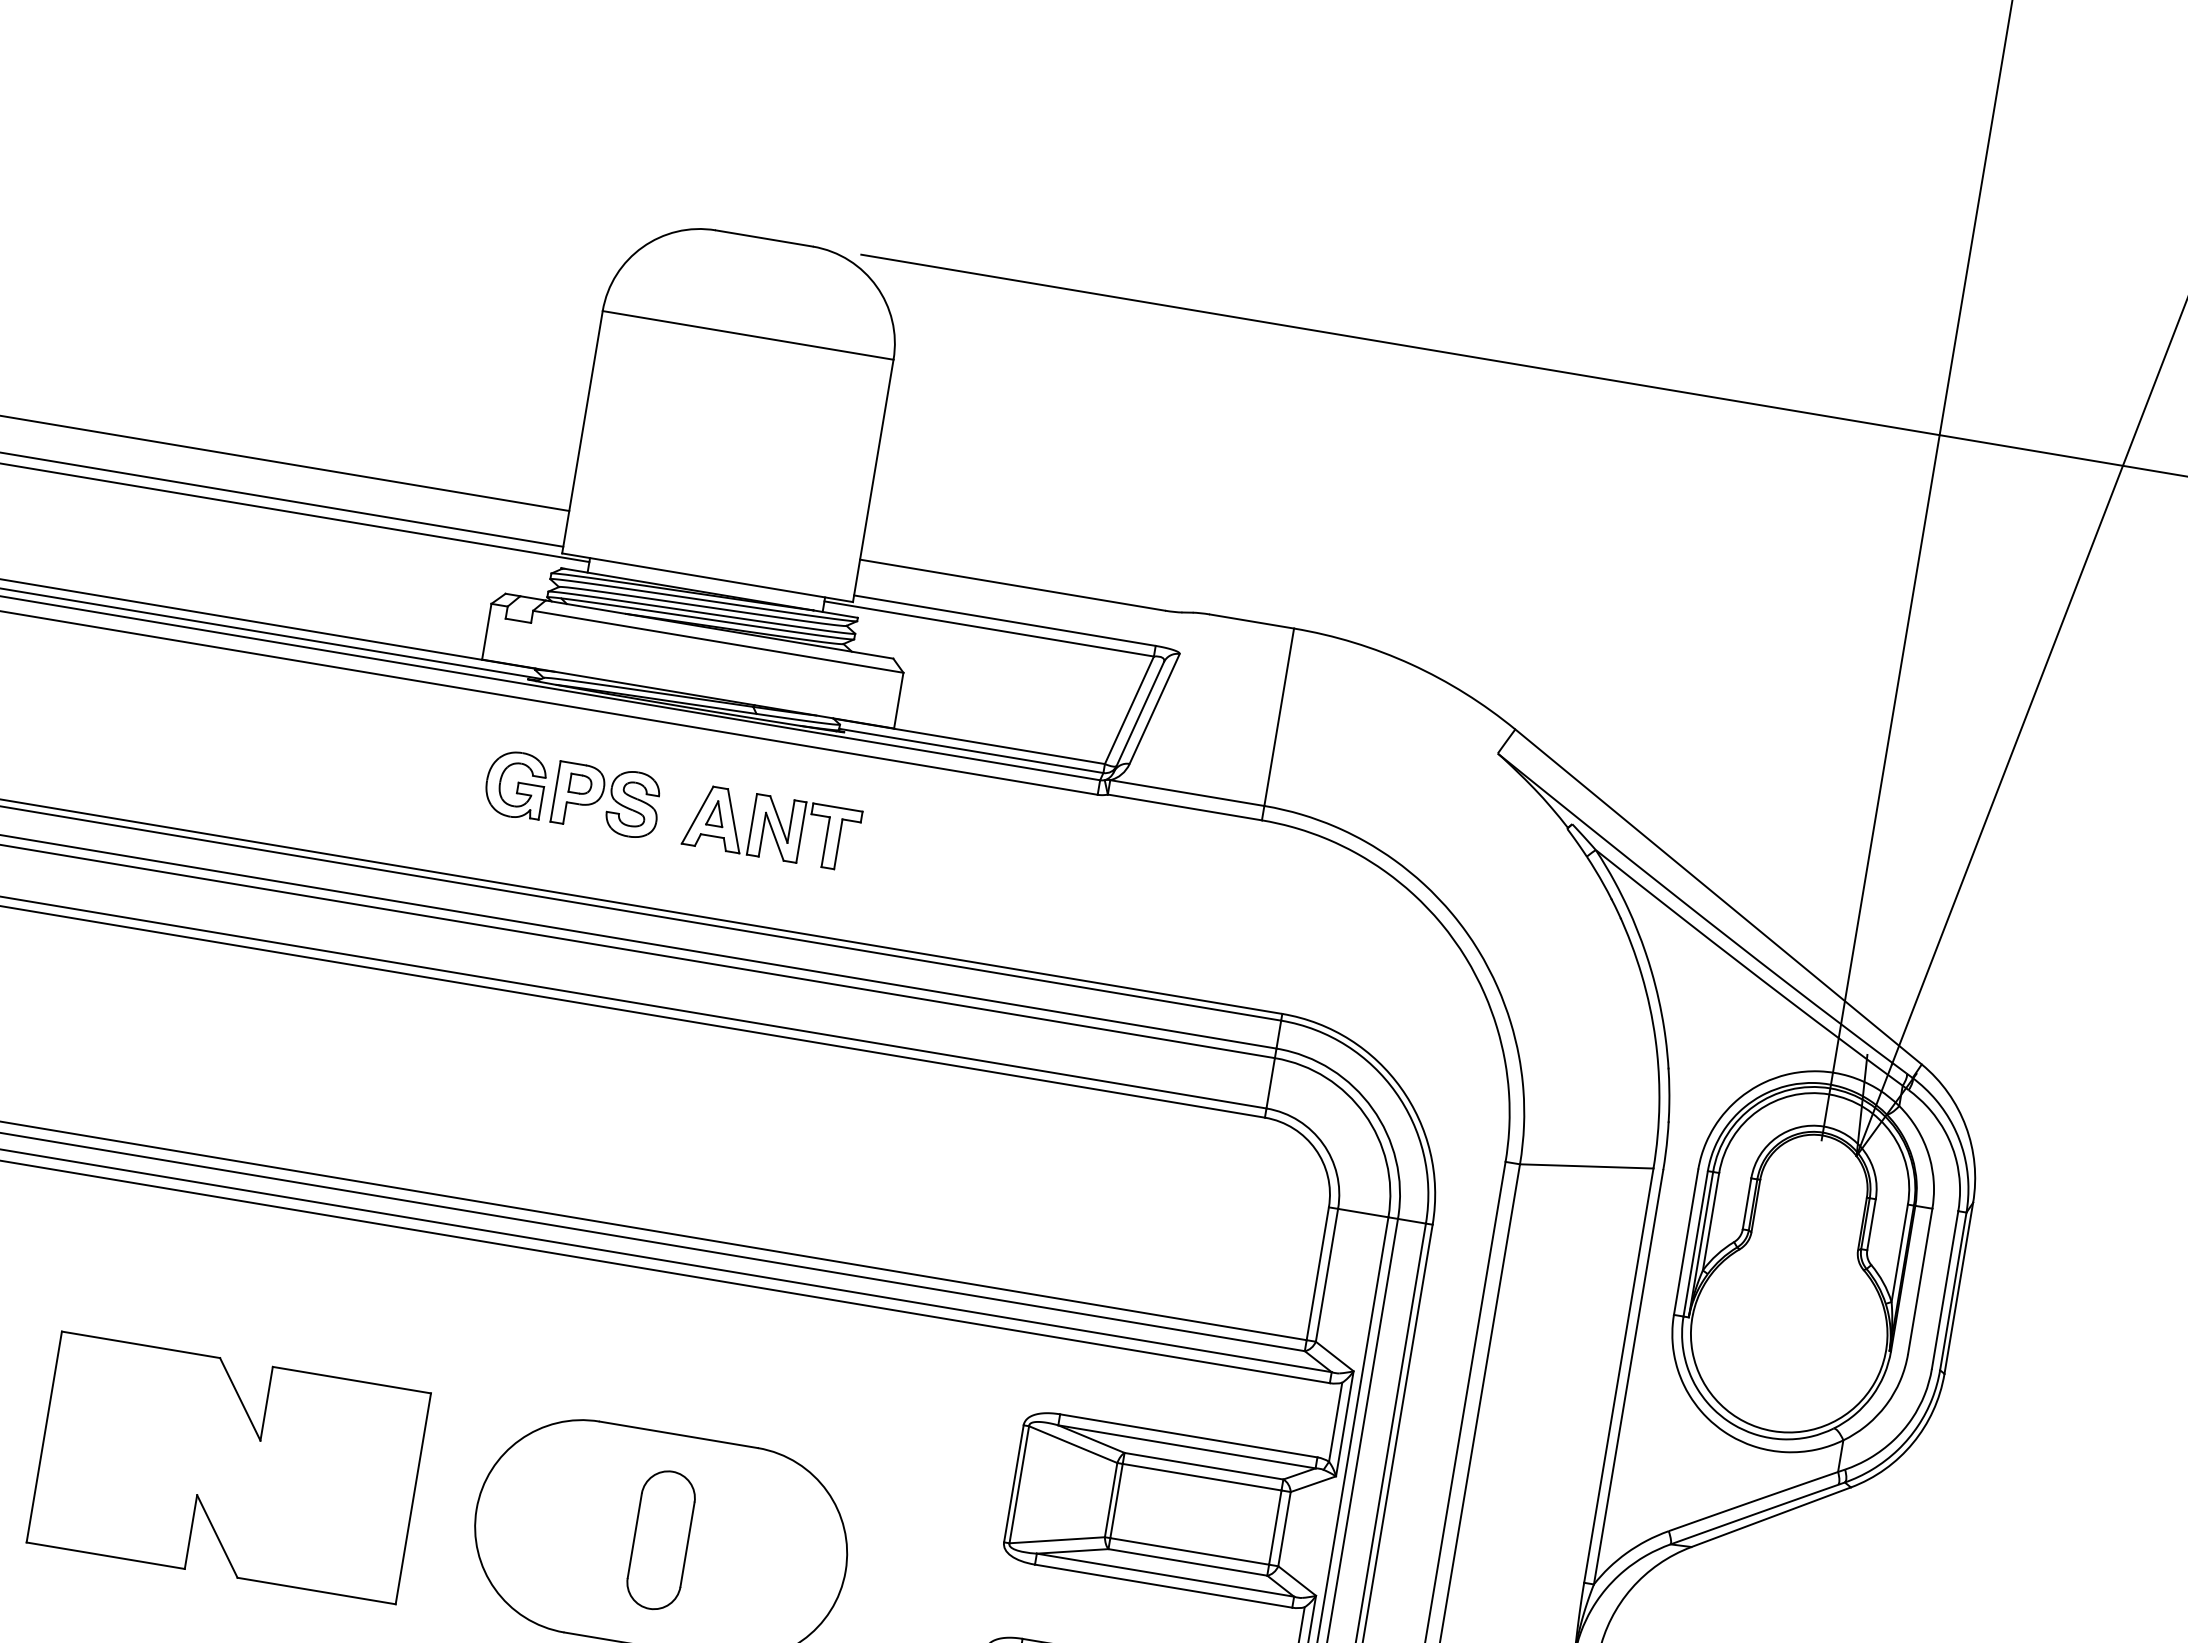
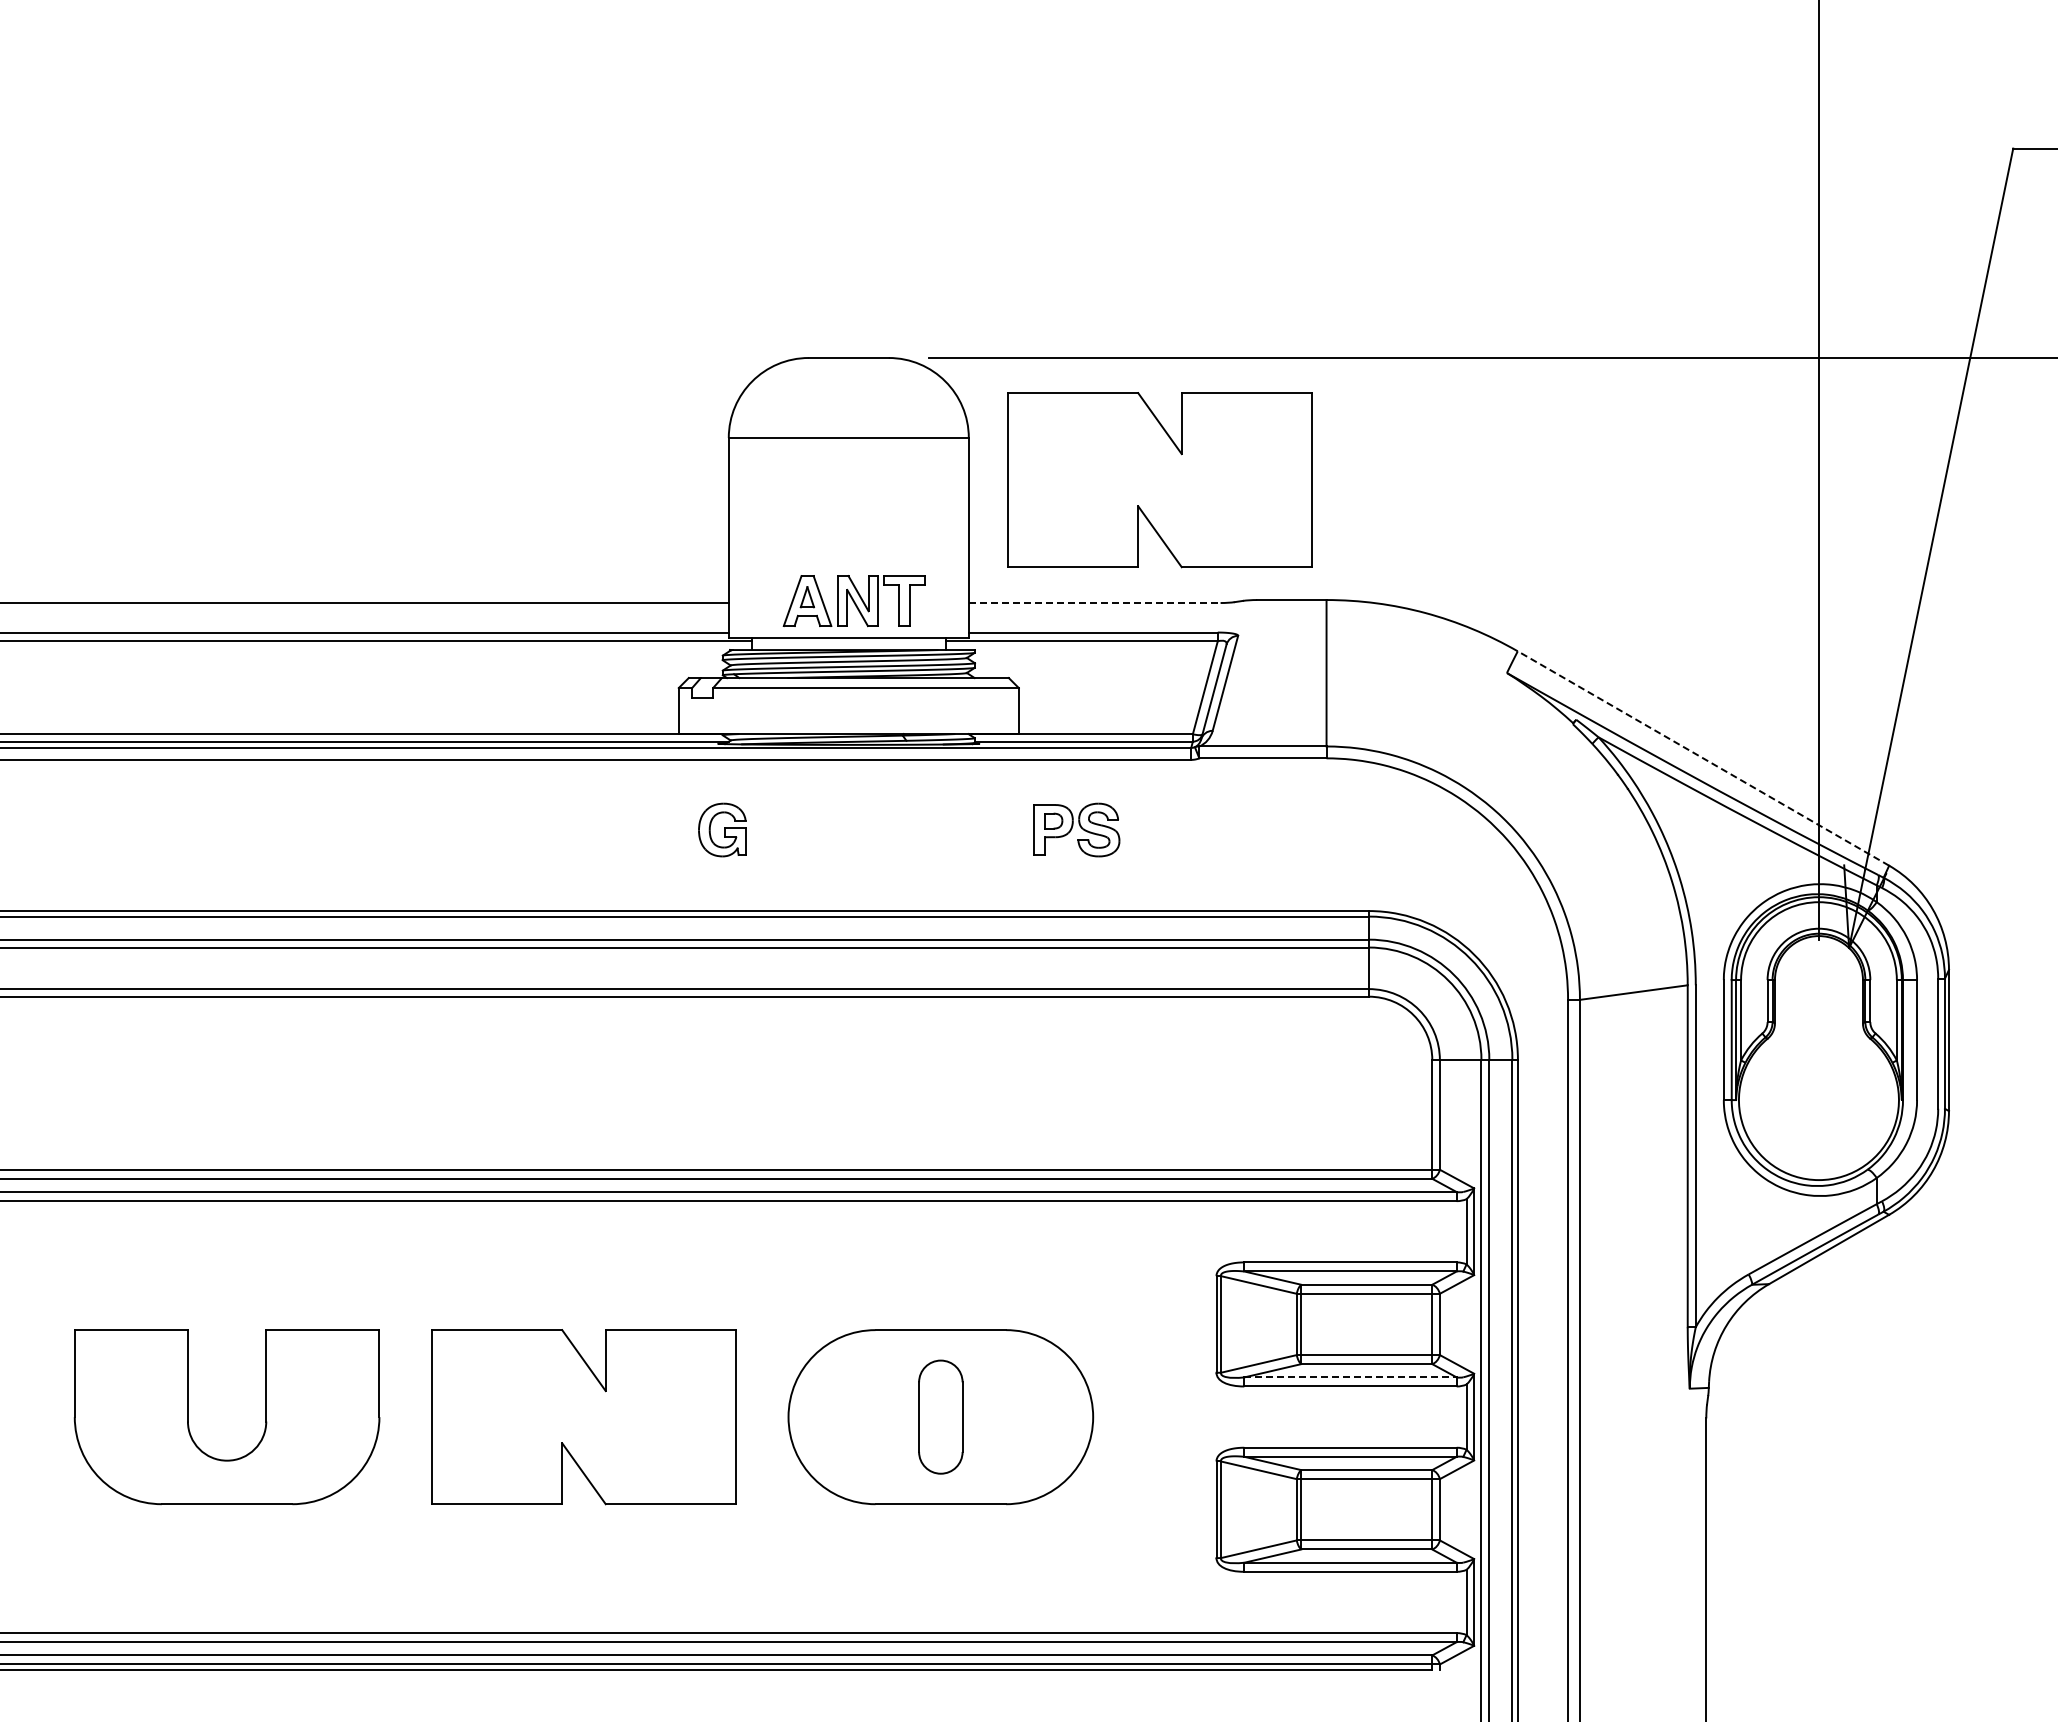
part: (1115, 449) -> (1159, 480), added
line: (1012, 585) -> (1094, 603), solid -> dashed
part: (606, 799) -> (1076, 829), moved
part: (771, 828) -> (853, 601), moved
line: (1718, 896) -> (1703, 758), solid -> dashed
line: (1166, 1575) -> (1351, 1377), solid -> dashed

